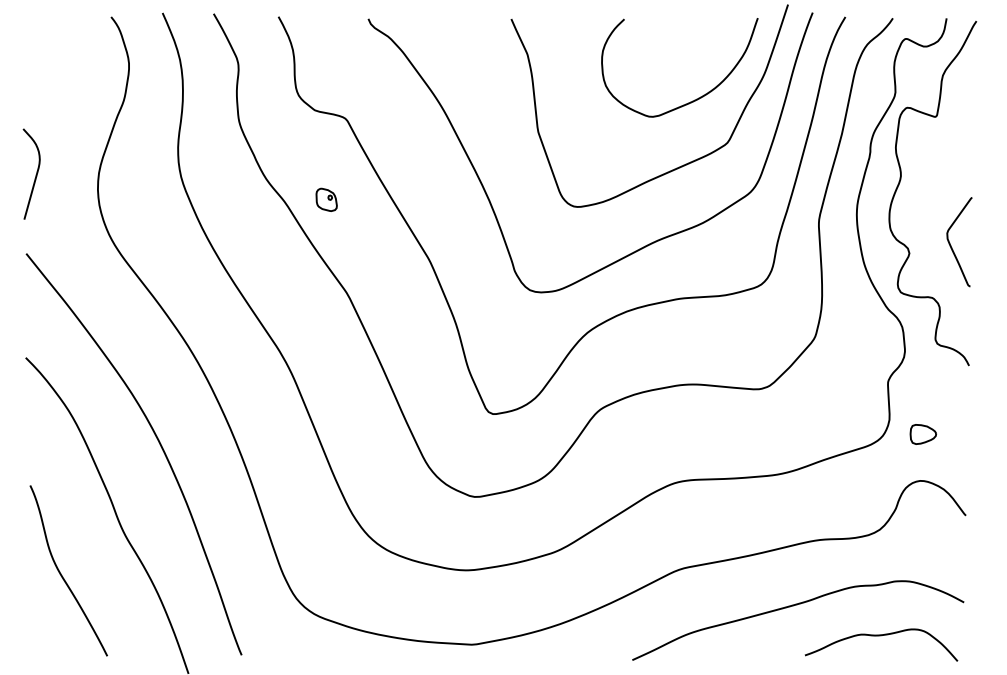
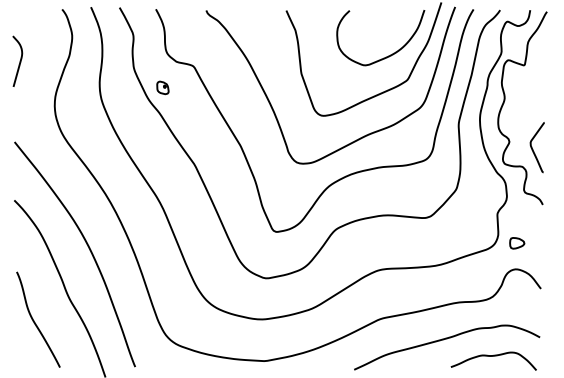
curve: (34, 172) -> (19, 60), moved
part: (325, 199) -> (162, 87), moved
curve: (952, 245) -> (533, 149), moved

